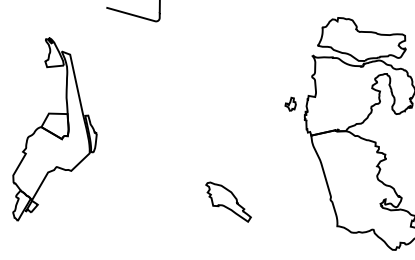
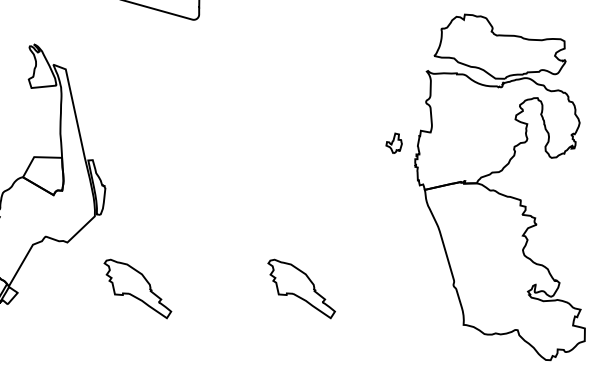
part: (118, 201) -> (137, 288), added

